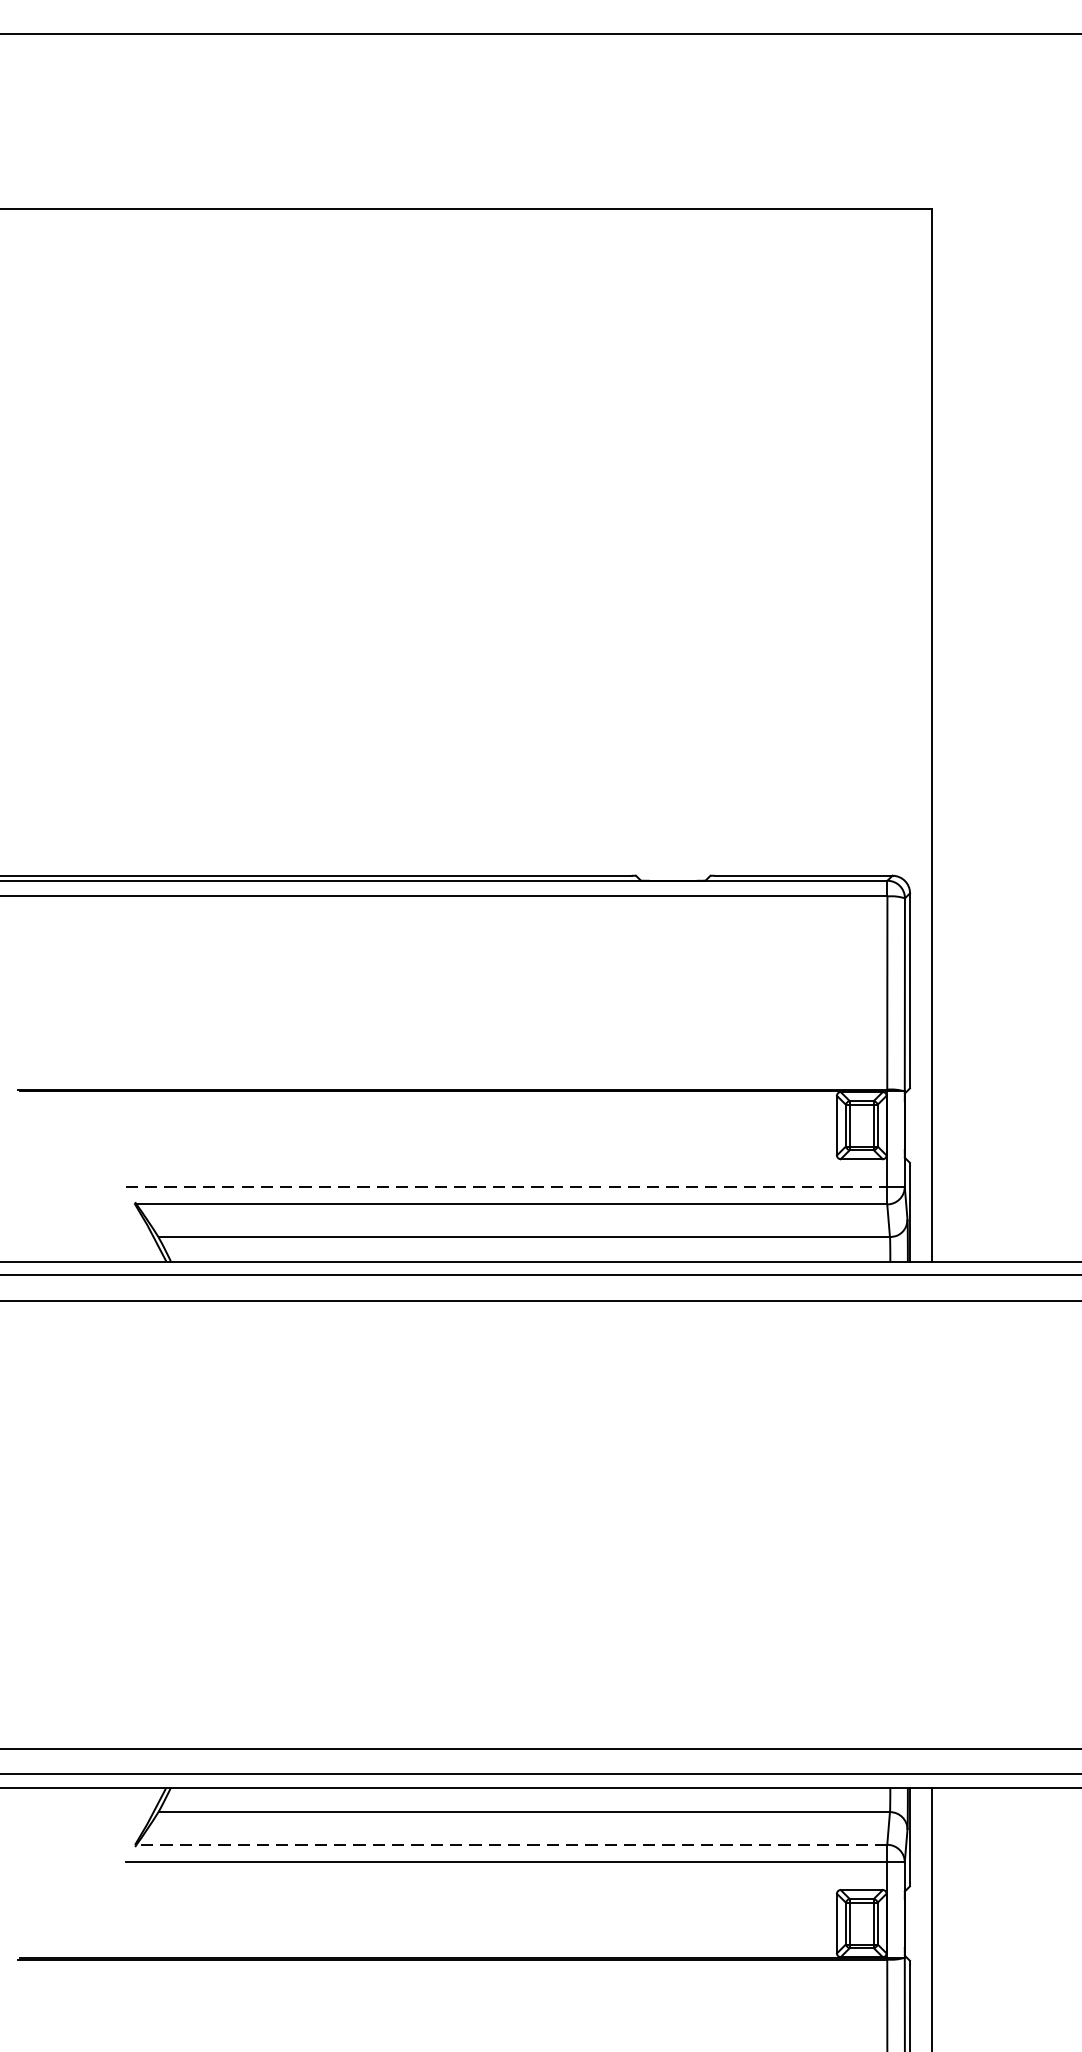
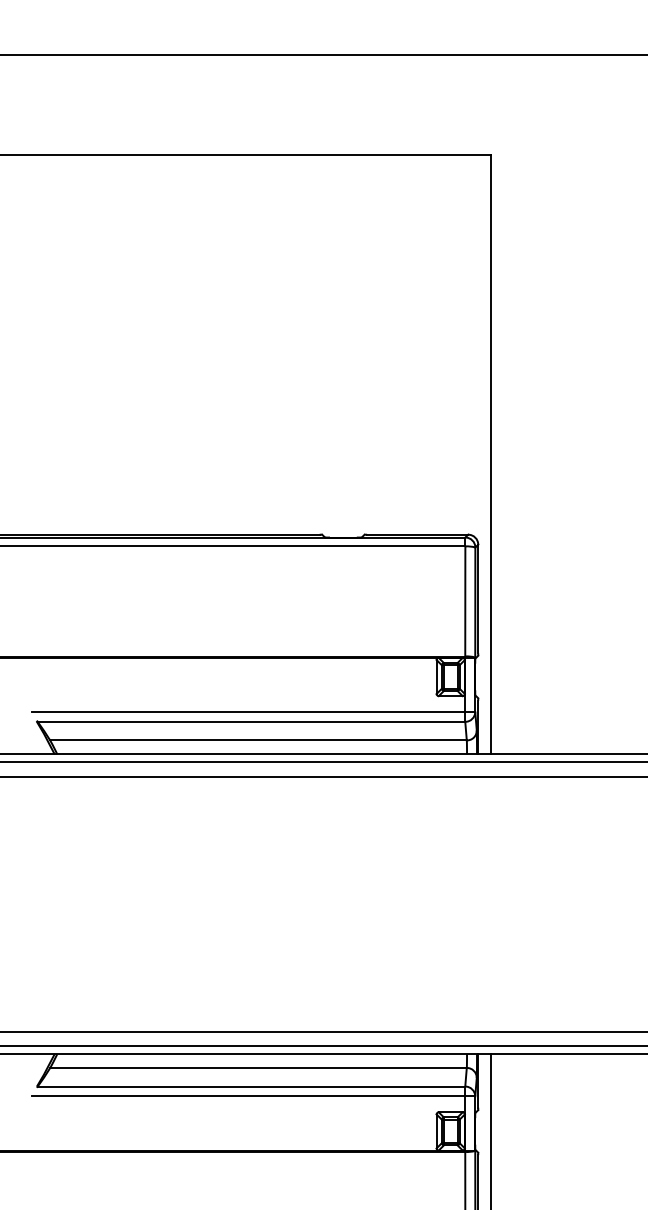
line: (506, 1186) -> (248, 711), dashed -> solid
line: (511, 1844) -> (251, 1086), dashed -> solid

